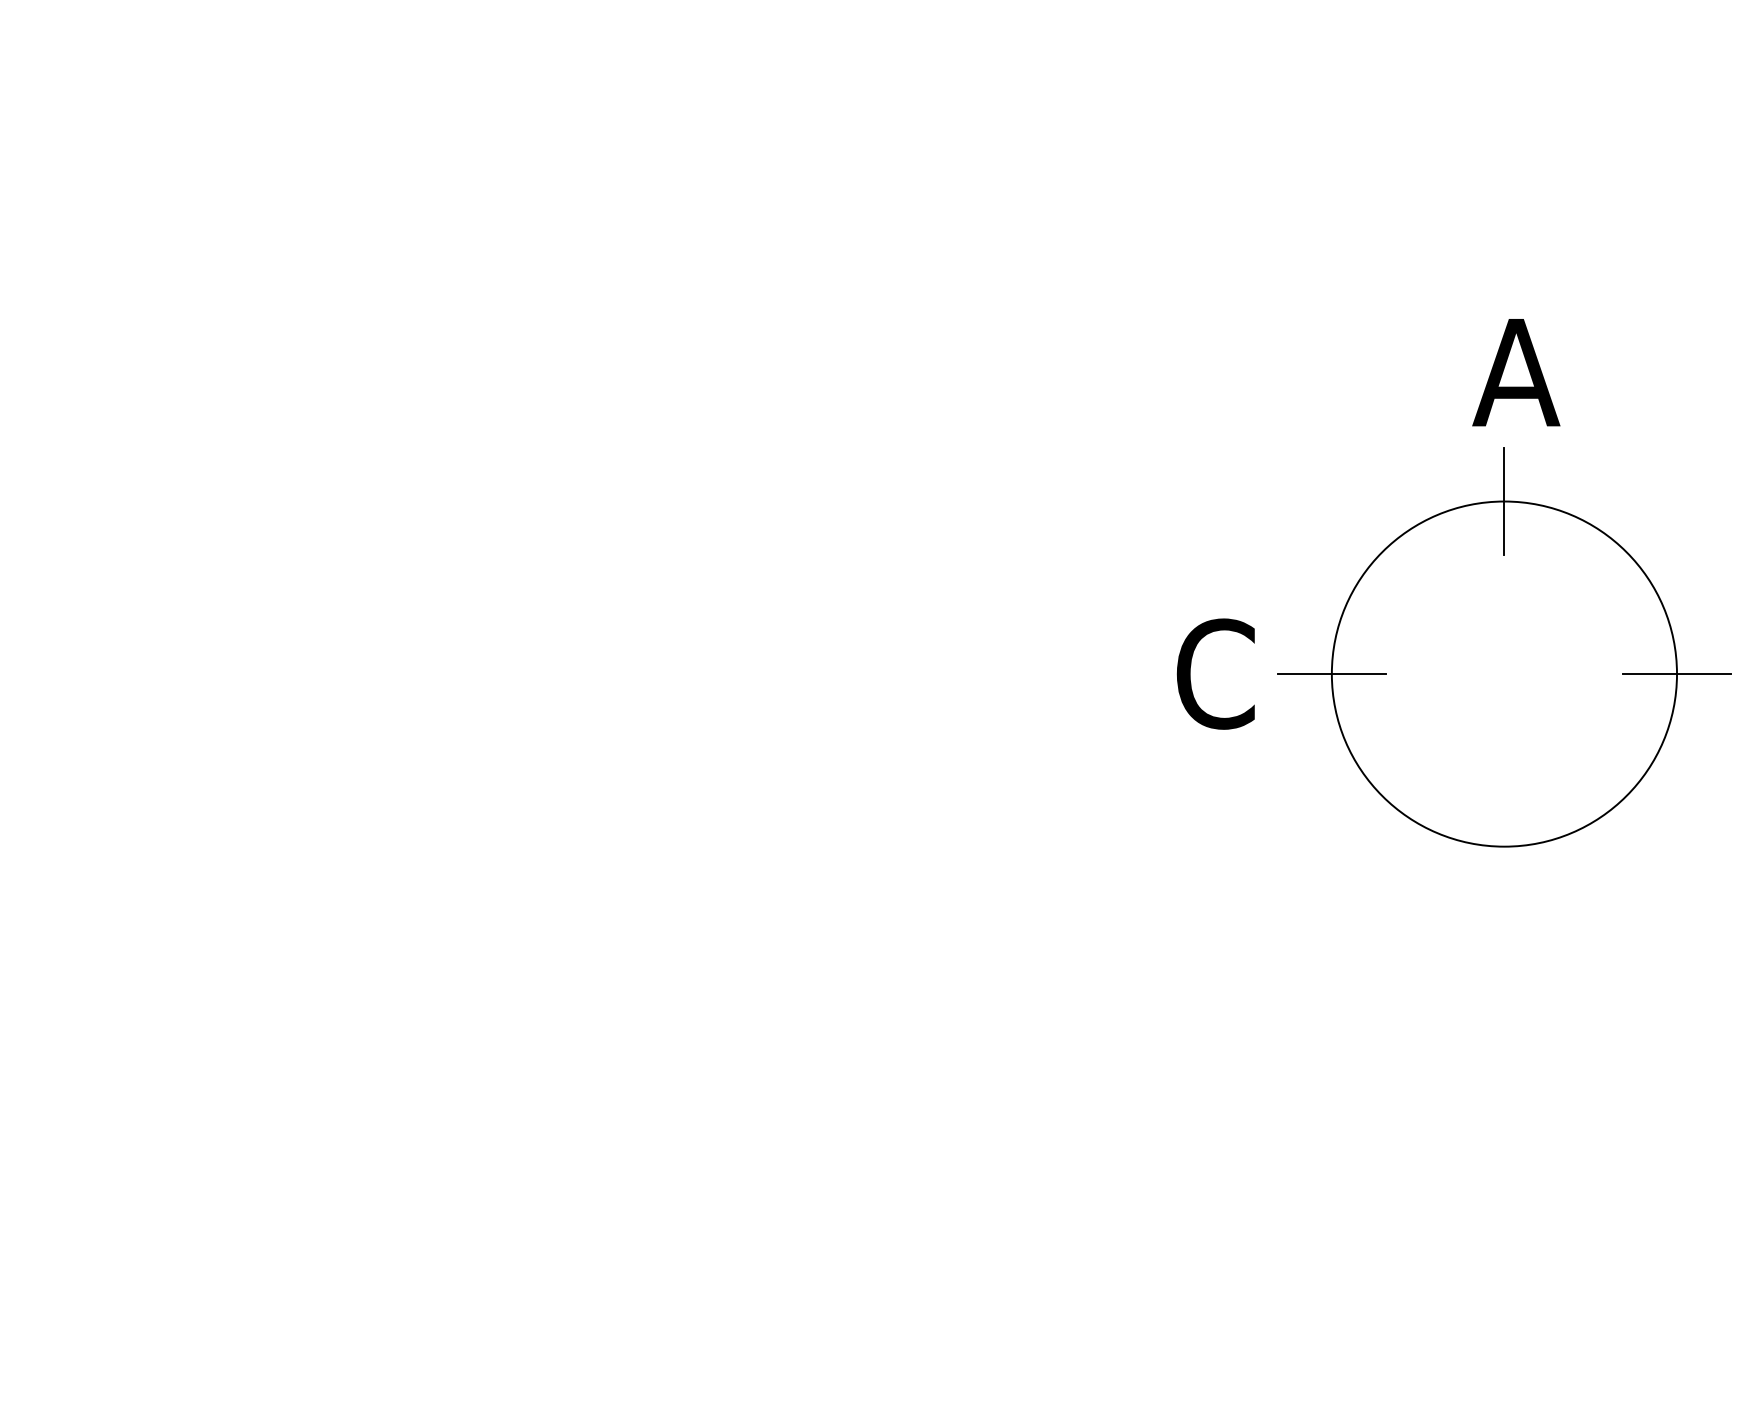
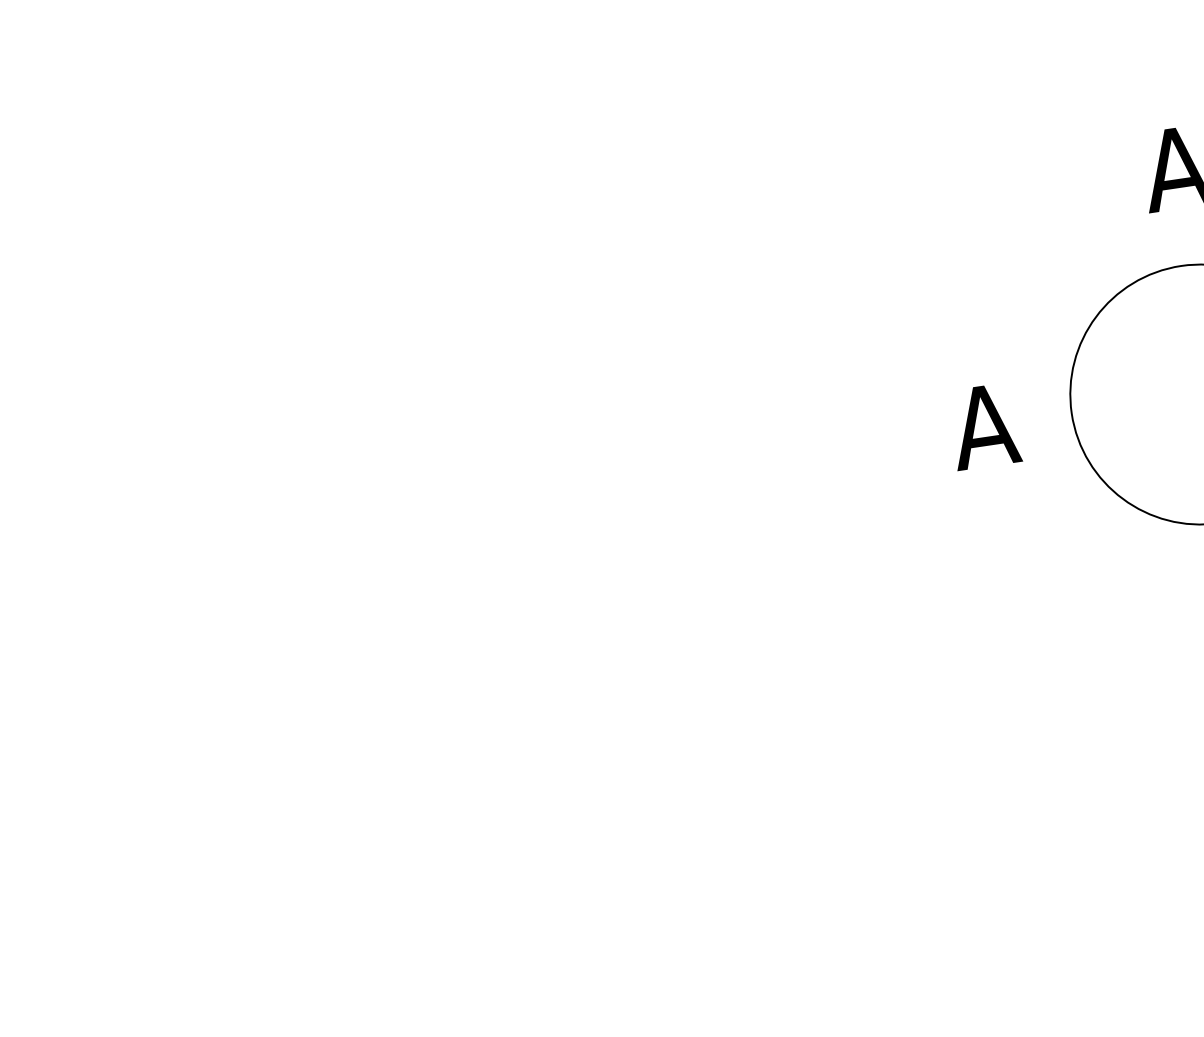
line: (1504, 501) -> (1181, 265), removed
text: (1214, 673) -> (984, 426), C -> A
line: (1331, 674) -> (1071, 413), removed

